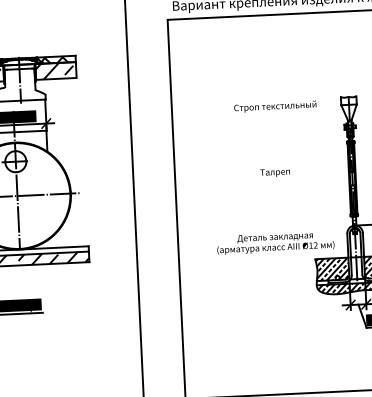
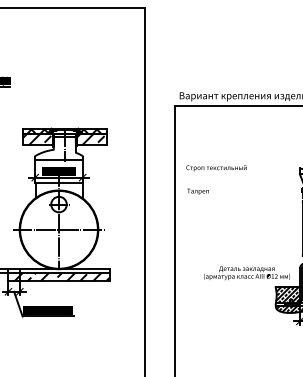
text: (275, 107) -> (216, 168), moved
text: (274, 172) -> (197, 191), moved

